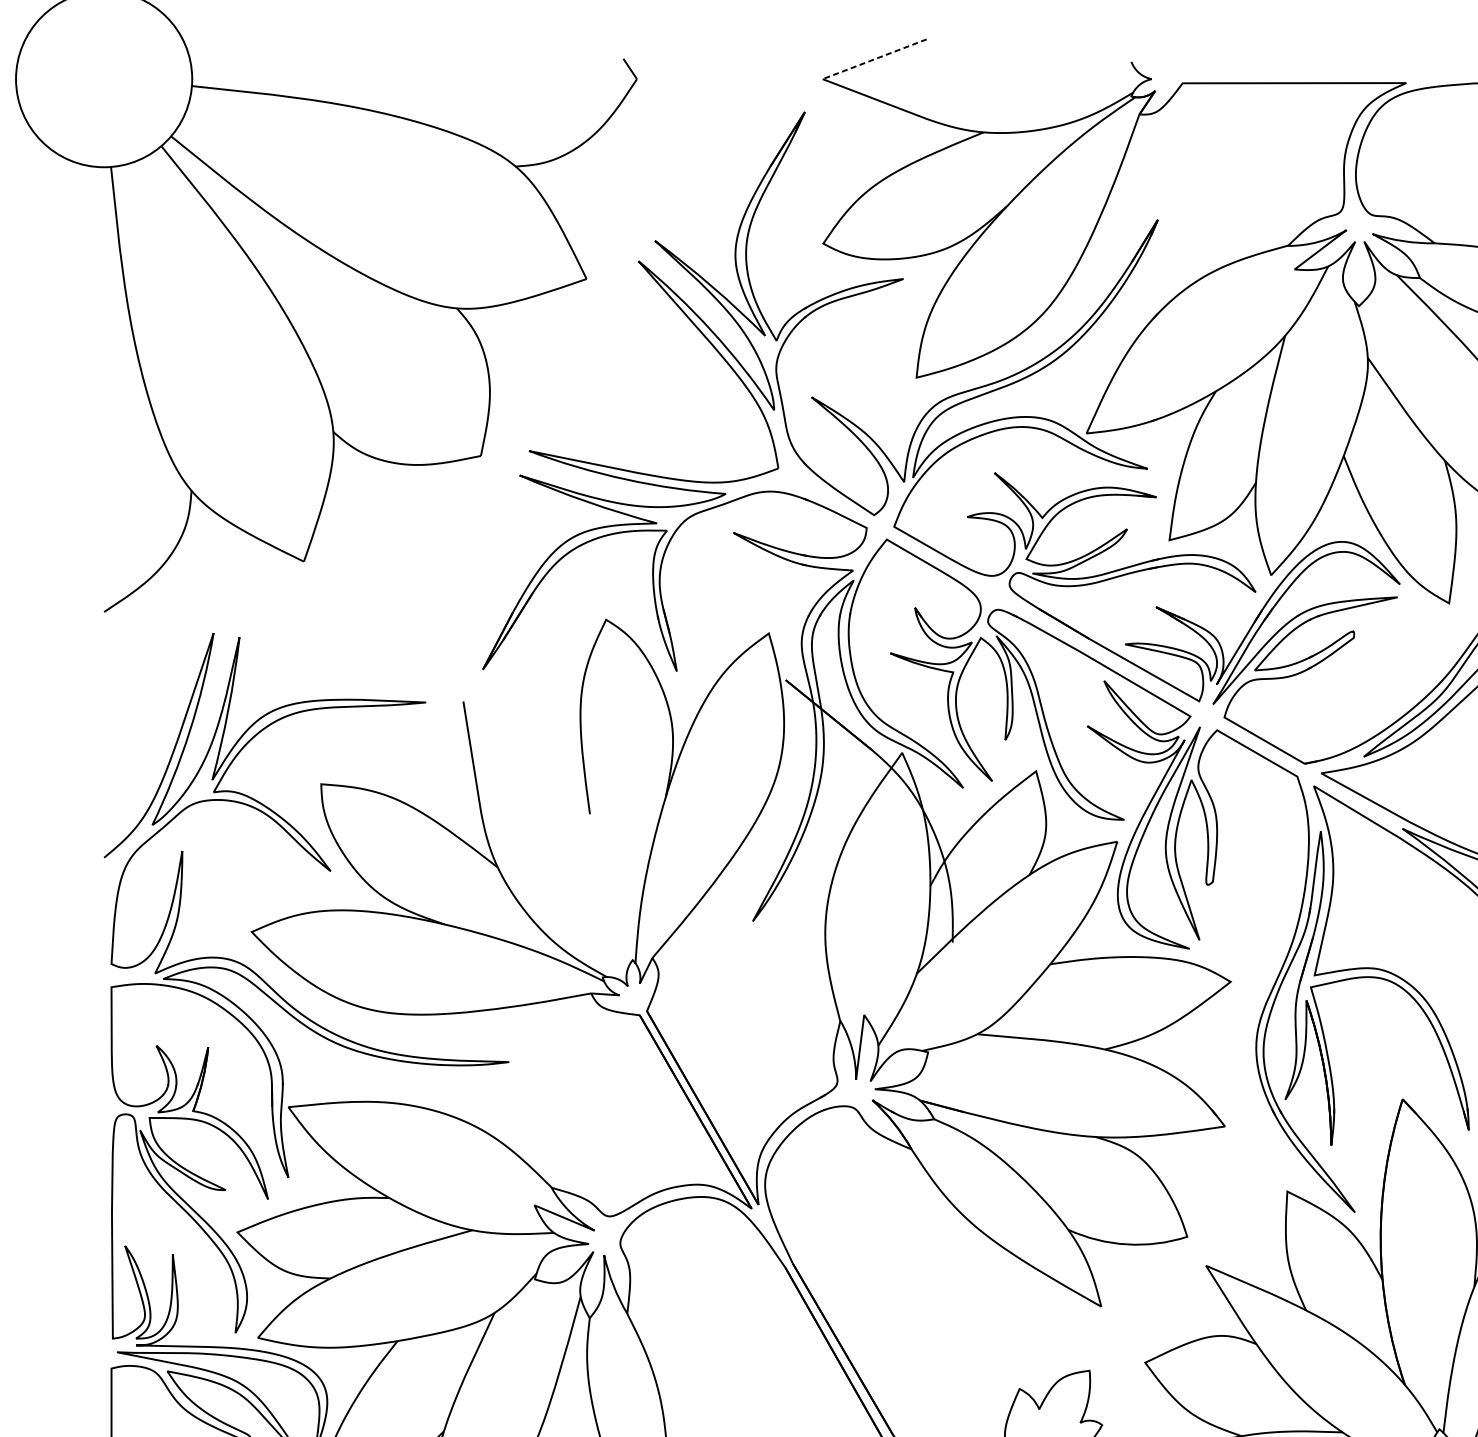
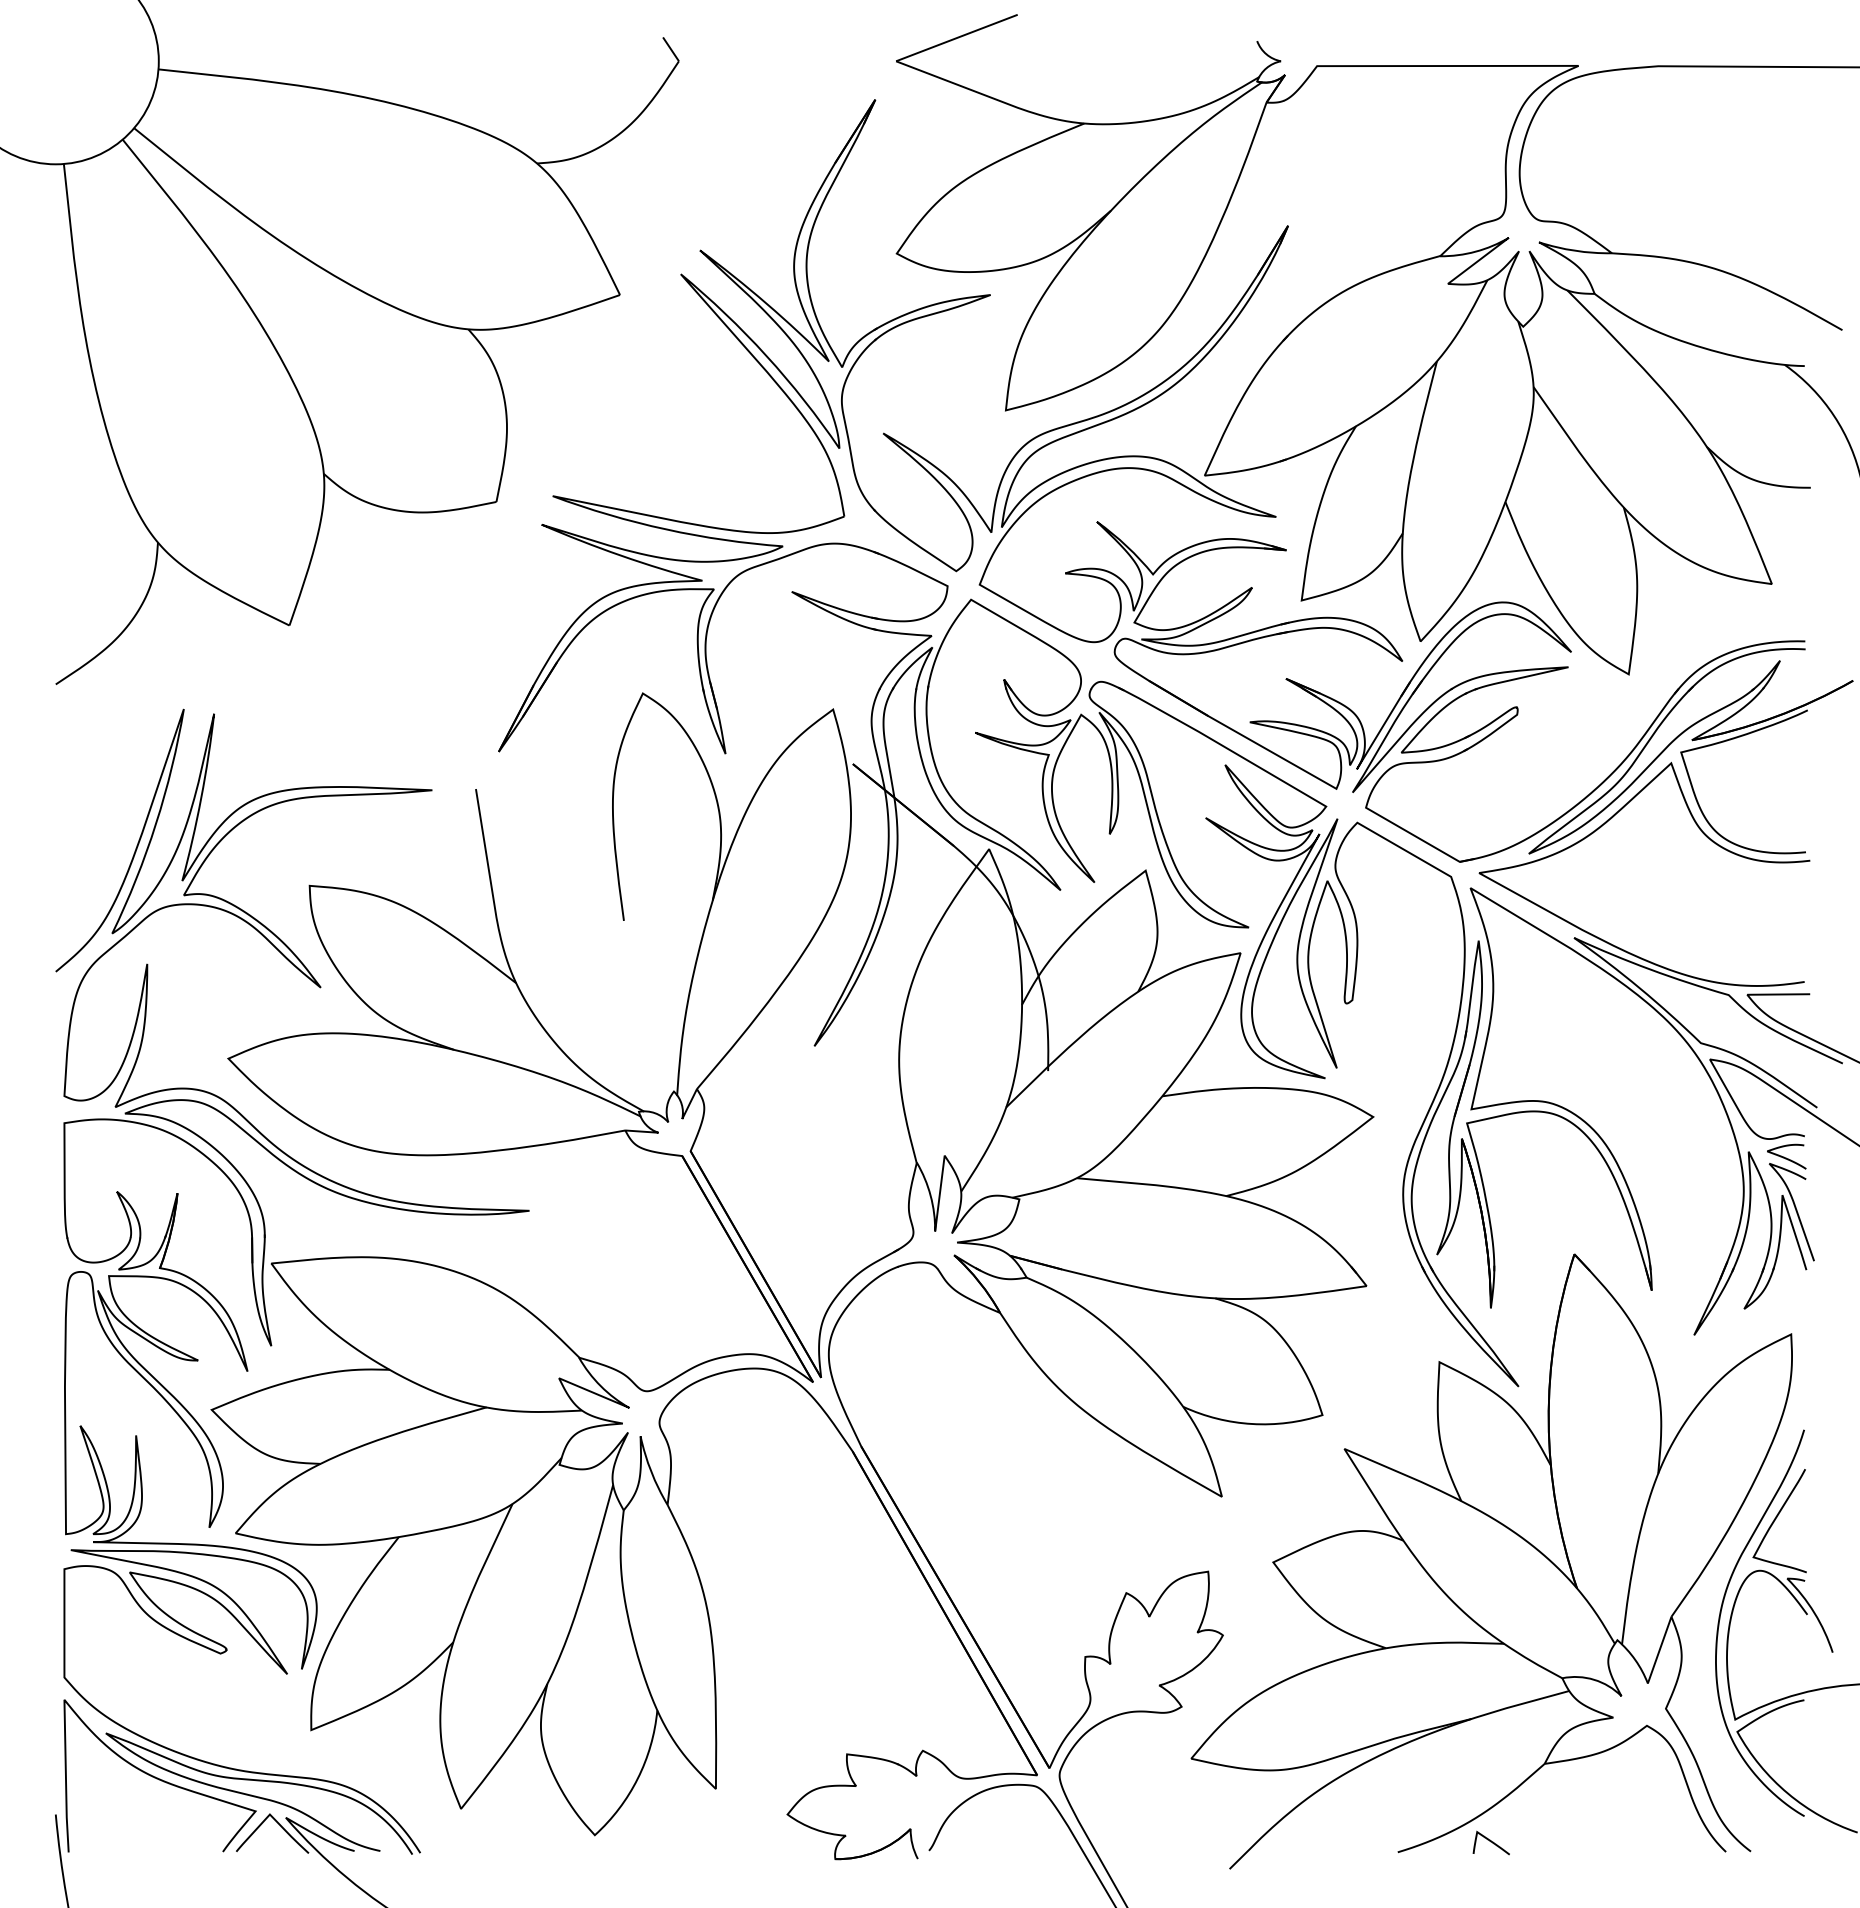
line: (874, 59) -> (956, 38), dashed -> solid

